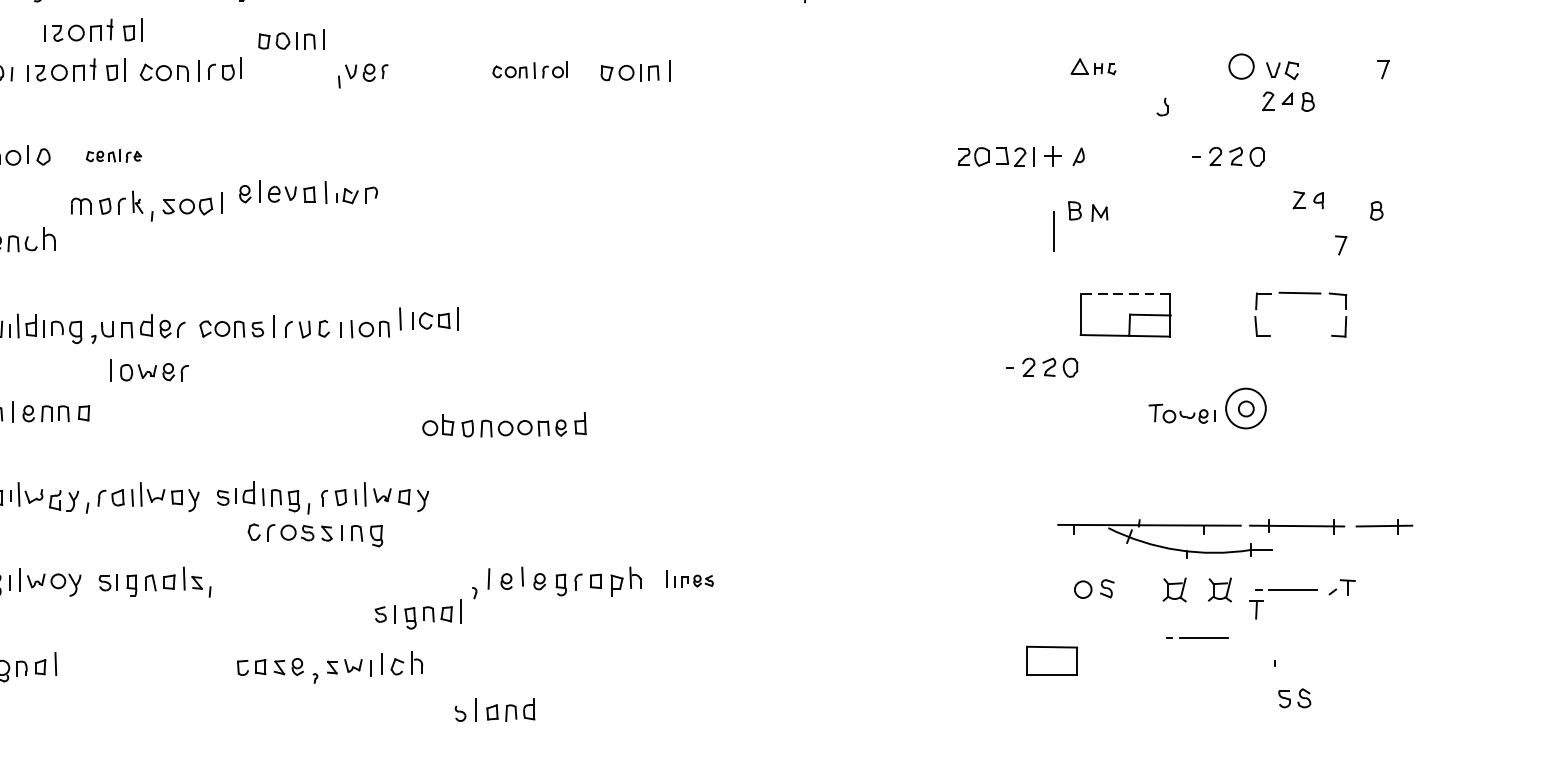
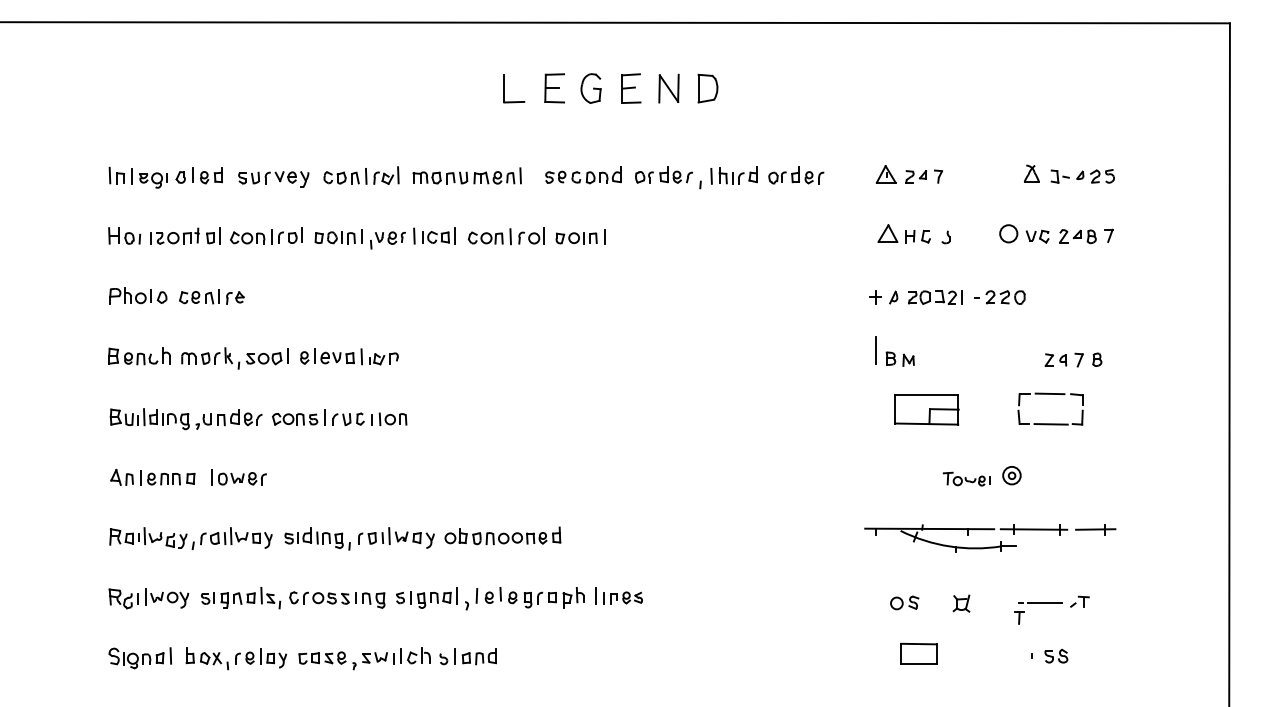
part: (93, 29) -> (197, 207), removed
part: (291, 39) -> (338, 236), moved
part: (1092, 66) -> (903, 233), size x1.67
part: (529, 70) -> (505, 236), size x1.43
part: (1287, 101) -> (1077, 236), moved
part: (1161, 107) -> (945, 237), moved
part: (113, 155) -> (211, 296), size x1.67
part: (996, 156) -> (935, 297), moved
part: (308, 192) -> (349, 356), moved
part: (1307, 199) -> (1055, 359), moved
part: (145, 206) -> (234, 358), moved
part: (1086, 210) -> (899, 358), moved
part: (1377, 210) -> (1097, 359), moved
line: (1125, 293) -> (926, 394), dashed -> solid
part: (428, 318) -> (434, 235), moved
line: (1300, 336) -> (1050, 424), added
part: (1041, 367) -> (867, 446), removed
part: (148, 370) -> (238, 477), moved
part: (1245, 408) -> (1011, 475), size x0.62
part: (503, 424) -> (502, 535), moved
part: (1235, 527) -> (990, 530), moved
part: (315, 534) -> (337, 599), moved
part: (689, 578) -> (618, 595), size x1.43
part: (1219, 589) -> (993, 603), removed
part: (417, 613) -> (426, 597), moved
line: (1197, 636) -> (977, 636), removed
part: (1051, 660) -> (918, 653), moved
part: (147, 667) -> (235, 658), added
part: (1294, 697) -> (1056, 655), moved
part: (493, 710) -> (467, 656), moved

